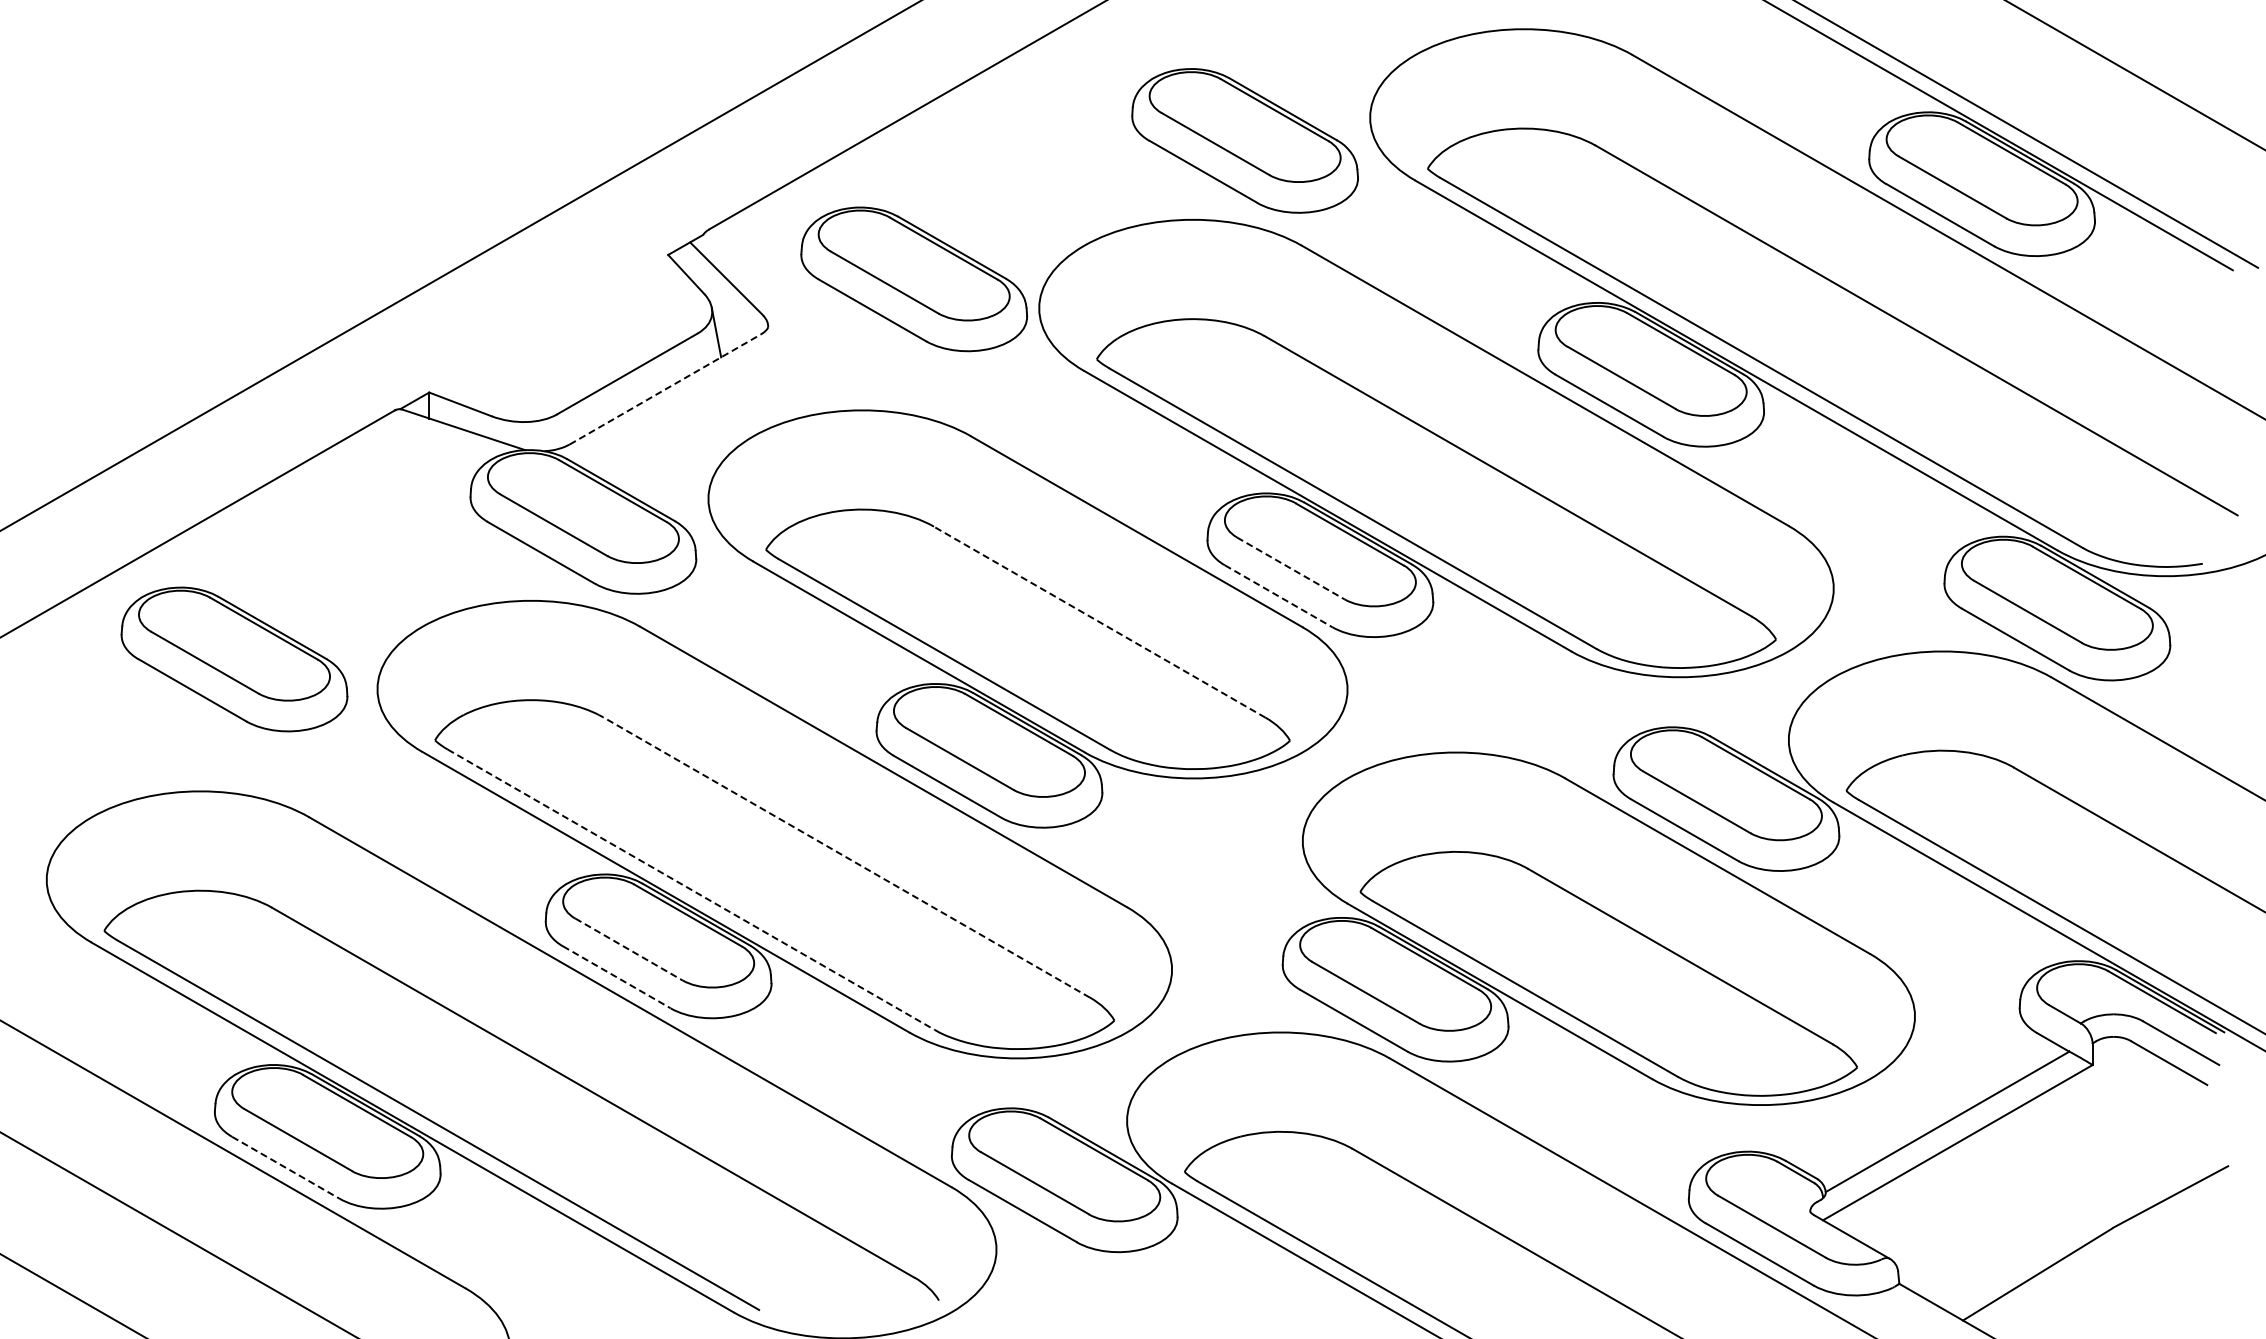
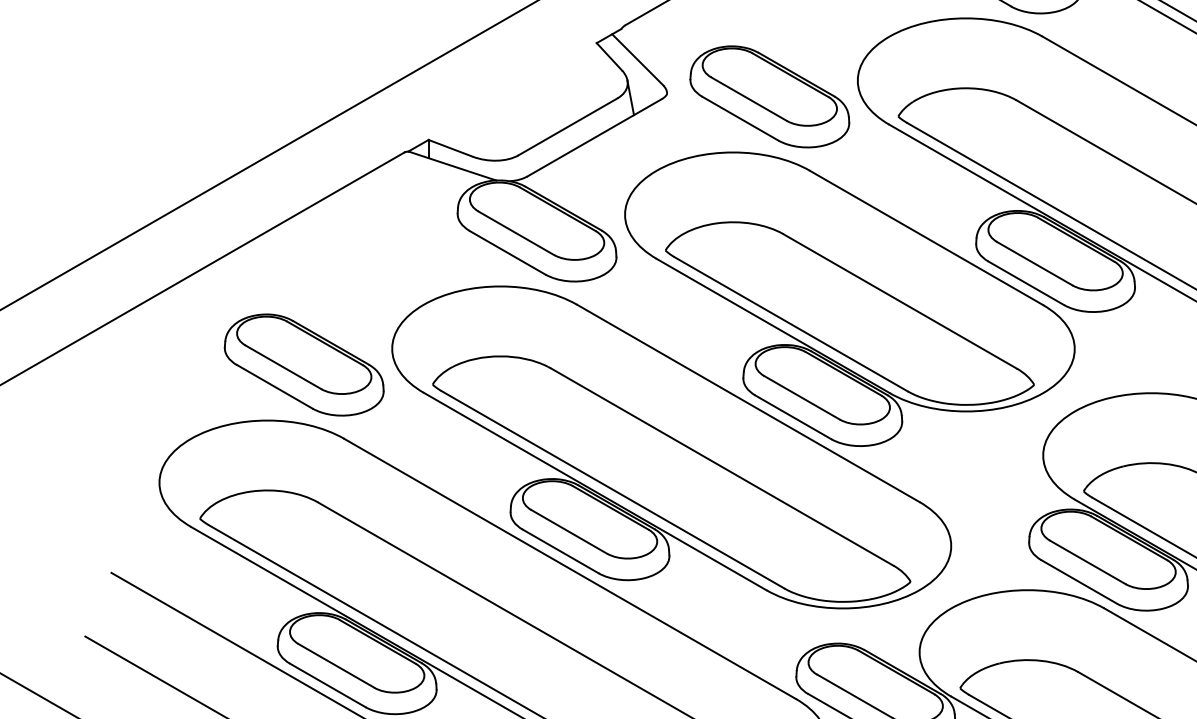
part: (914, 279) -> (770, 96), moved
line: (665, 389) -> (594, 137), dashed -> solid
line: (1291, 568) -> (1035, 263), dashed -> solid
line: (1279, 596) -> (1026, 283), dashed -> solid
line: (1099, 621) -> (900, 301), dashed -> solid
part: (234, 659) -> (304, 365), moved
line: (846, 857) -> (722, 467), dashed -> solid
line: (691, 889) -> (613, 489), dashed -> solid
line: (629, 949) -> (569, 531), dashed -> solid
line: (617, 977) -> (561, 551), dashed -> solid
line: (286, 1168) -> (328, 685), dashed -> solid

